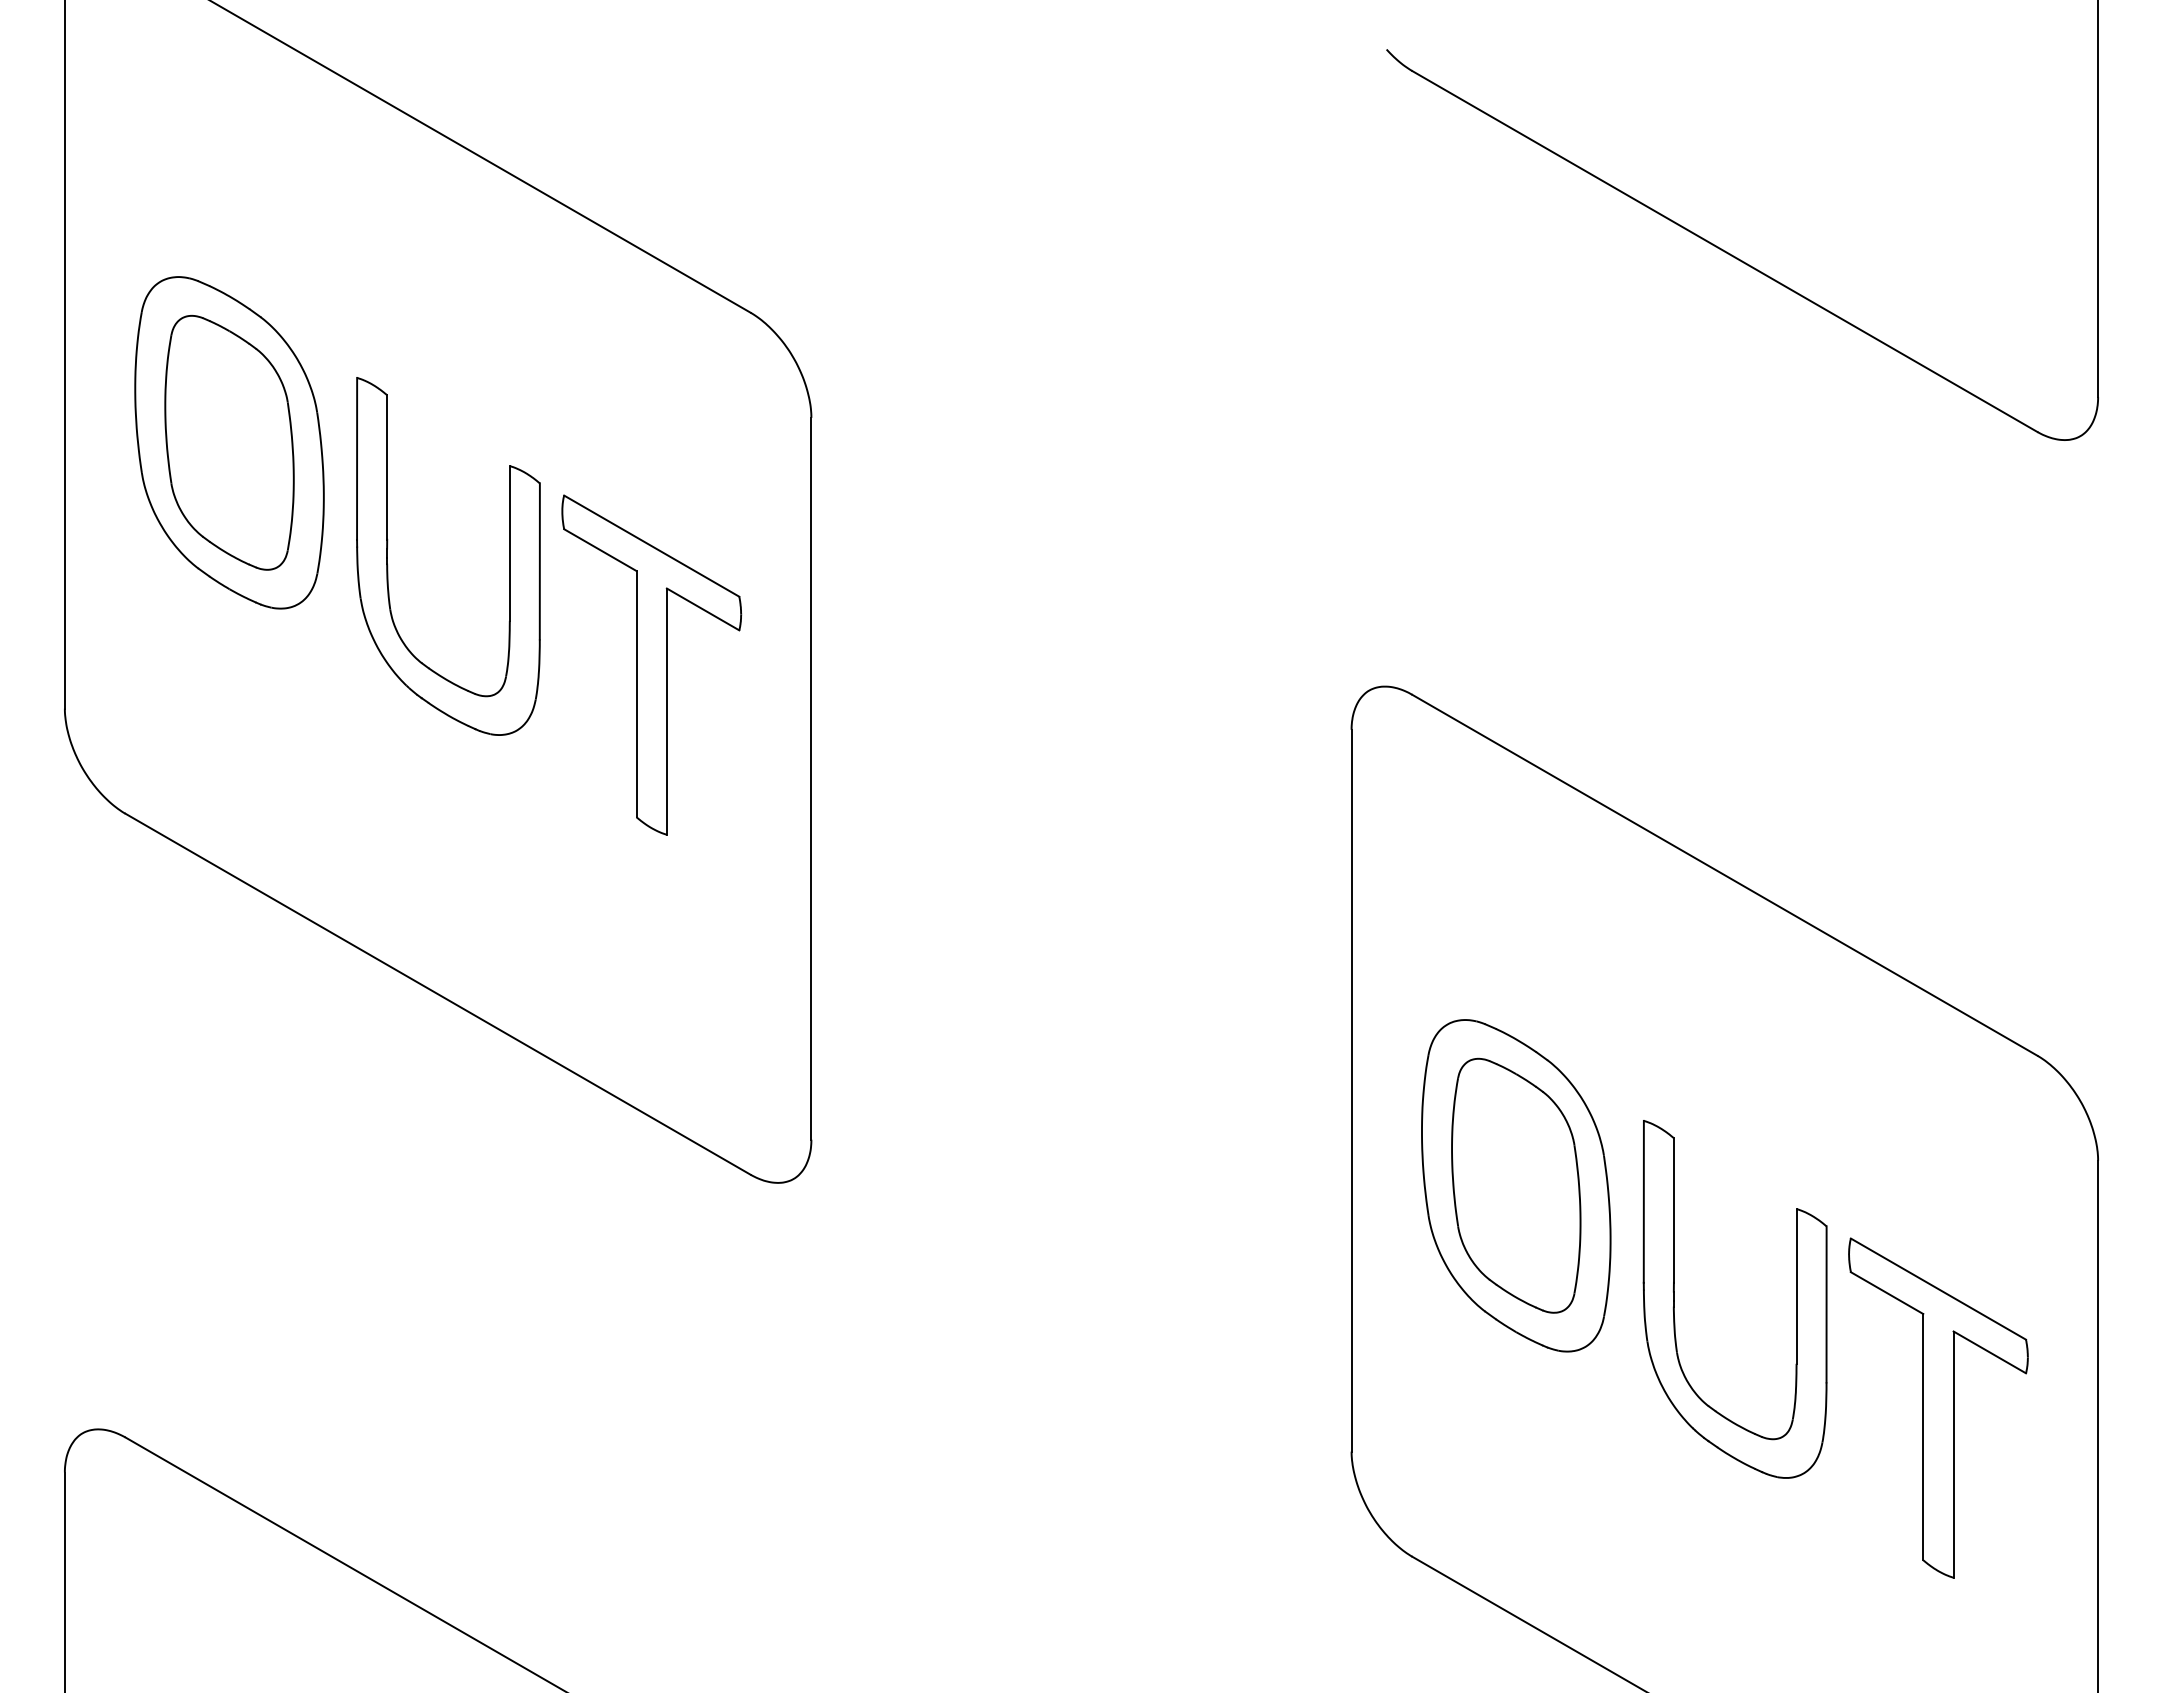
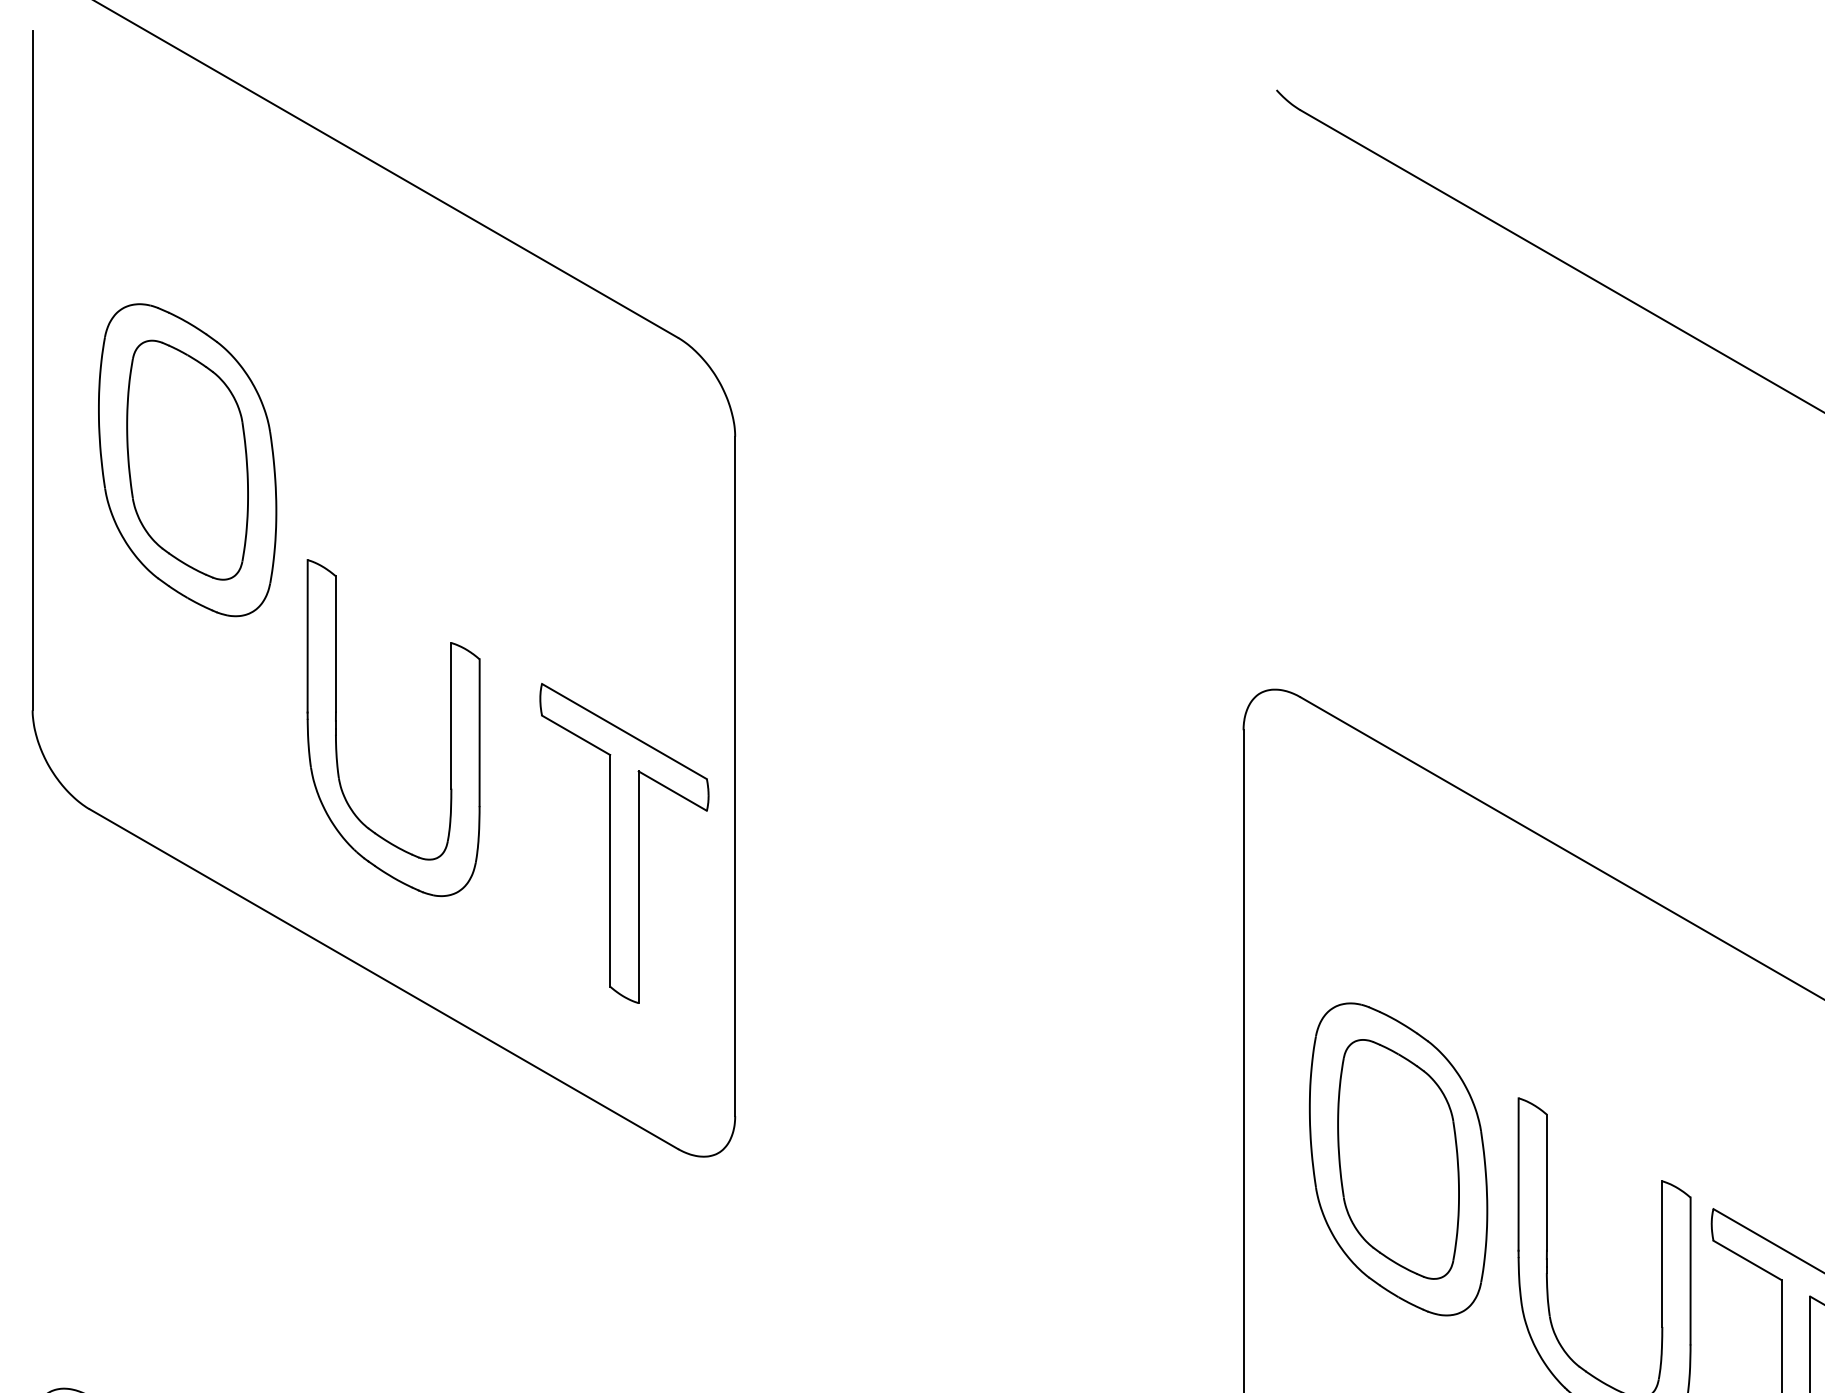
part: (388, 565) -> (337, 736), moved
part: (651, 664) -> (624, 842), moved

